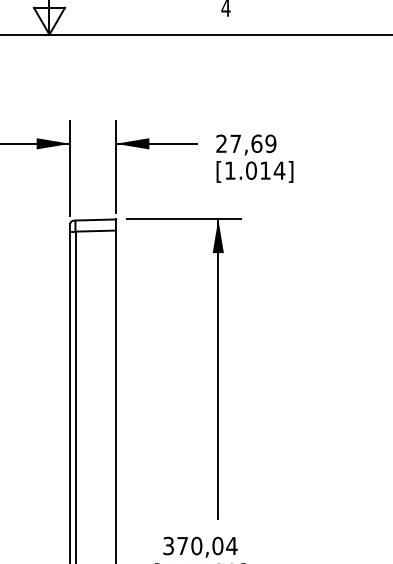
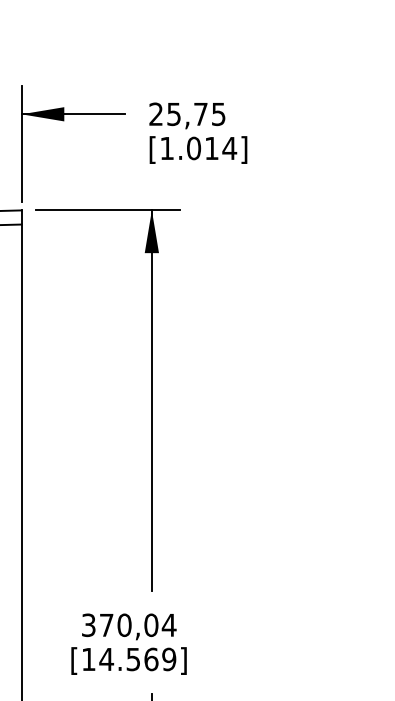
text: (253, 143) -> (196, 113), 27,69 -> 25,75

